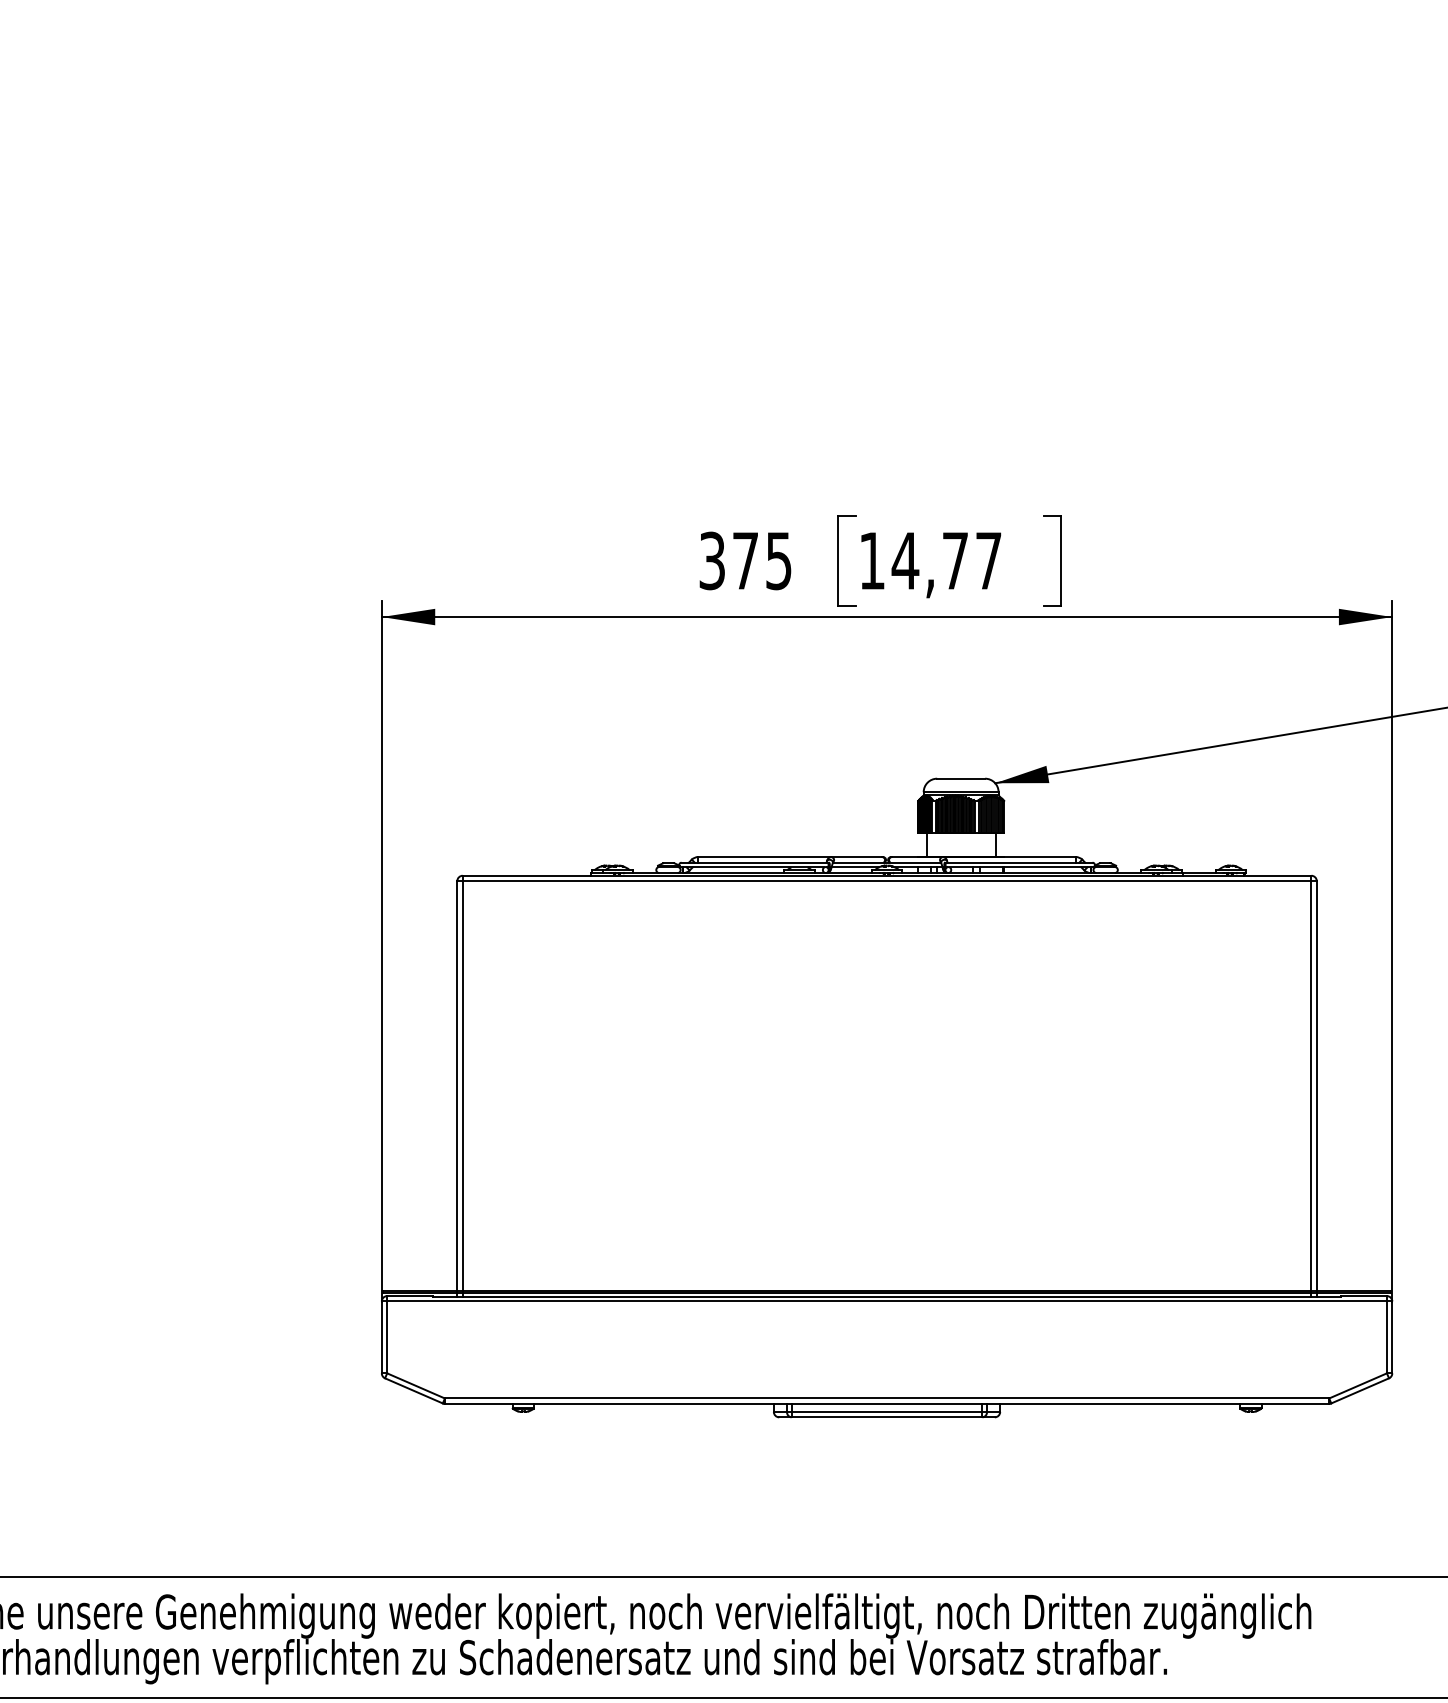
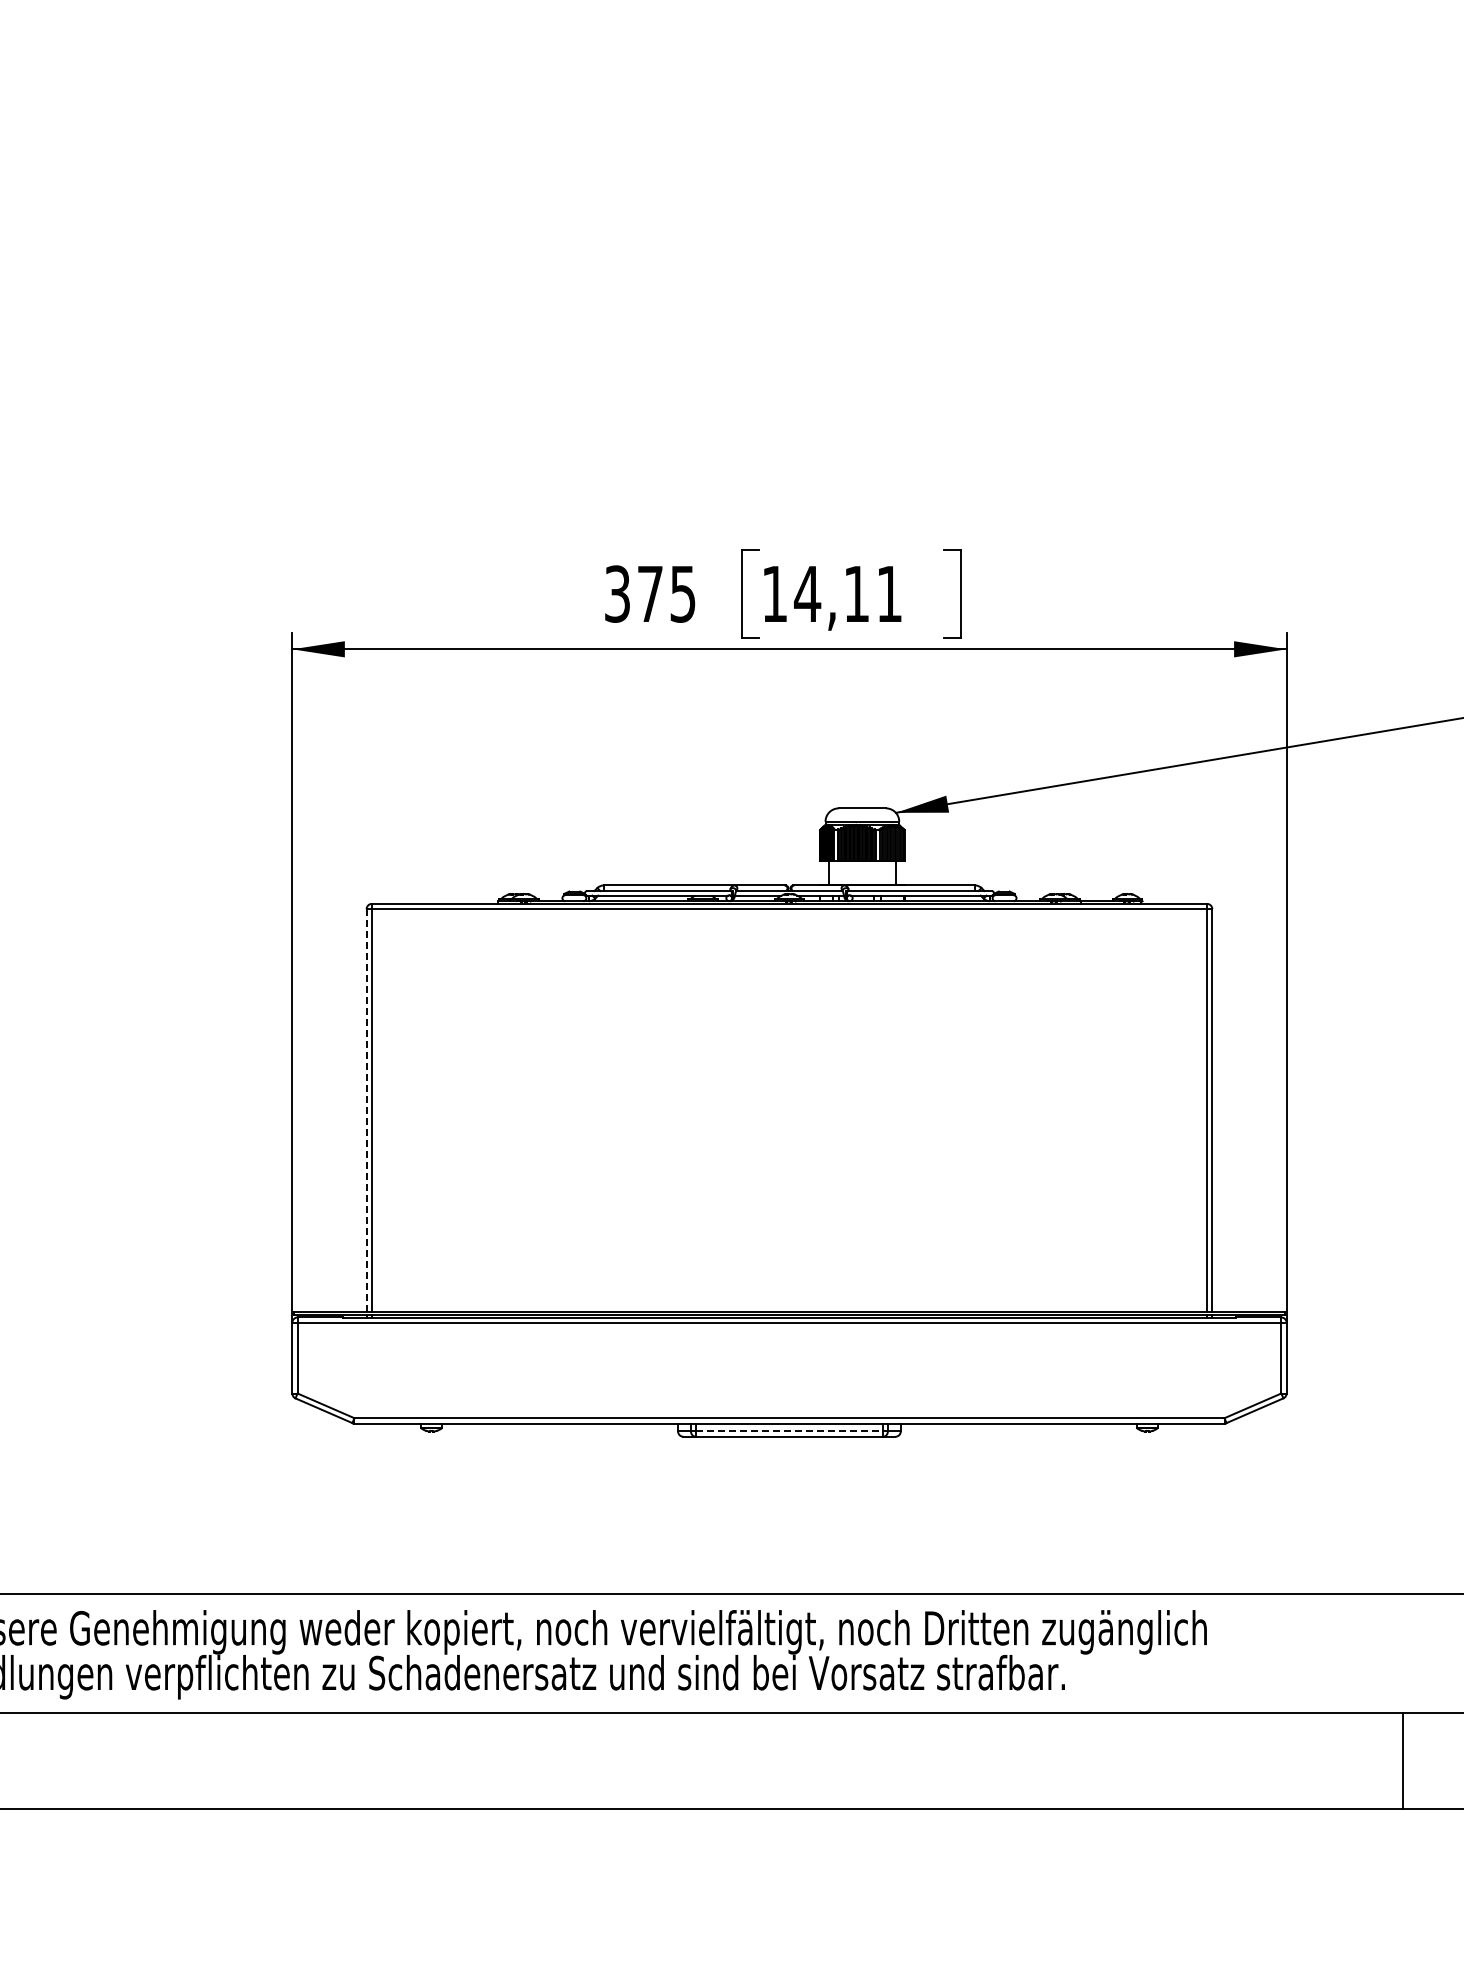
text: (971, 560) -> (872, 593), 14,77 -> 14,11
line: (457, 1085) -> (366, 1110), solid -> dashed
line: (887, 1411) -> (789, 1431), solid -> dashed

